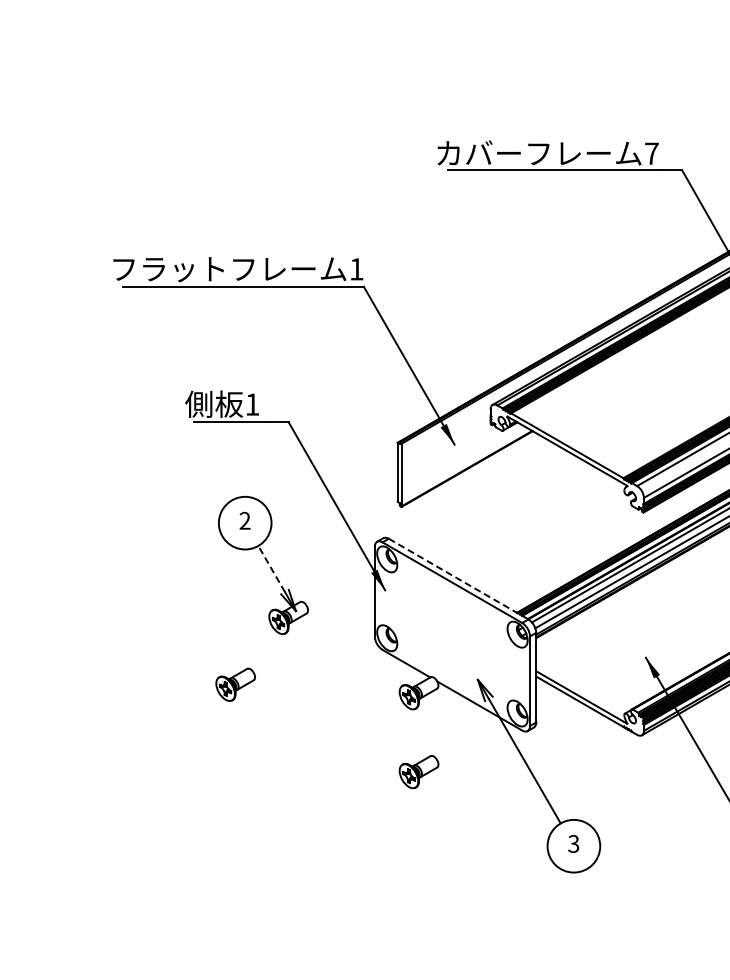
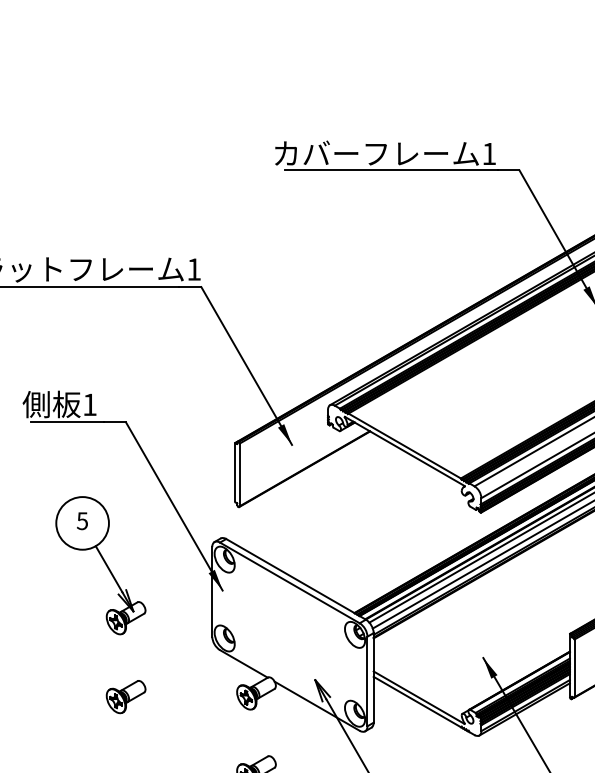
text: (651, 153) -> (488, 153), 7 -> 1
text: (244, 520) -> (81, 520), 2 -> 5
line: (271, 569) -> (108, 569), dashed -> solid
line: (458, 579) -> (295, 579), dashed -> solid
part: (235, 684) -> (125, 696), moved

